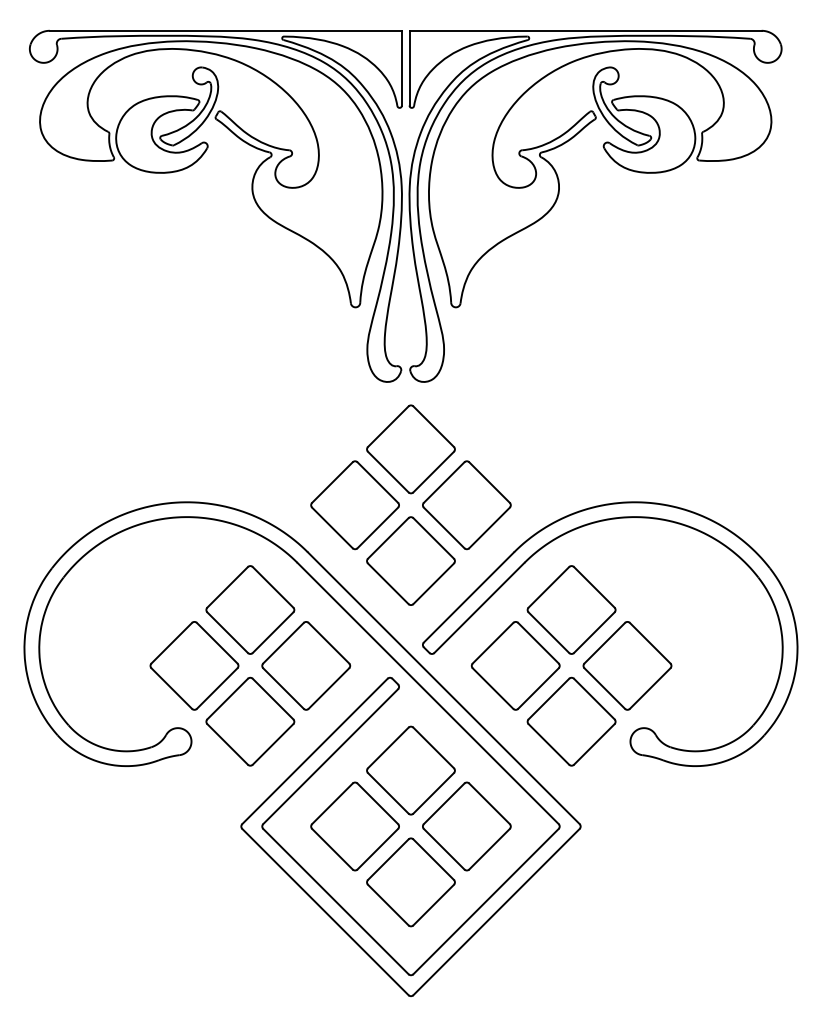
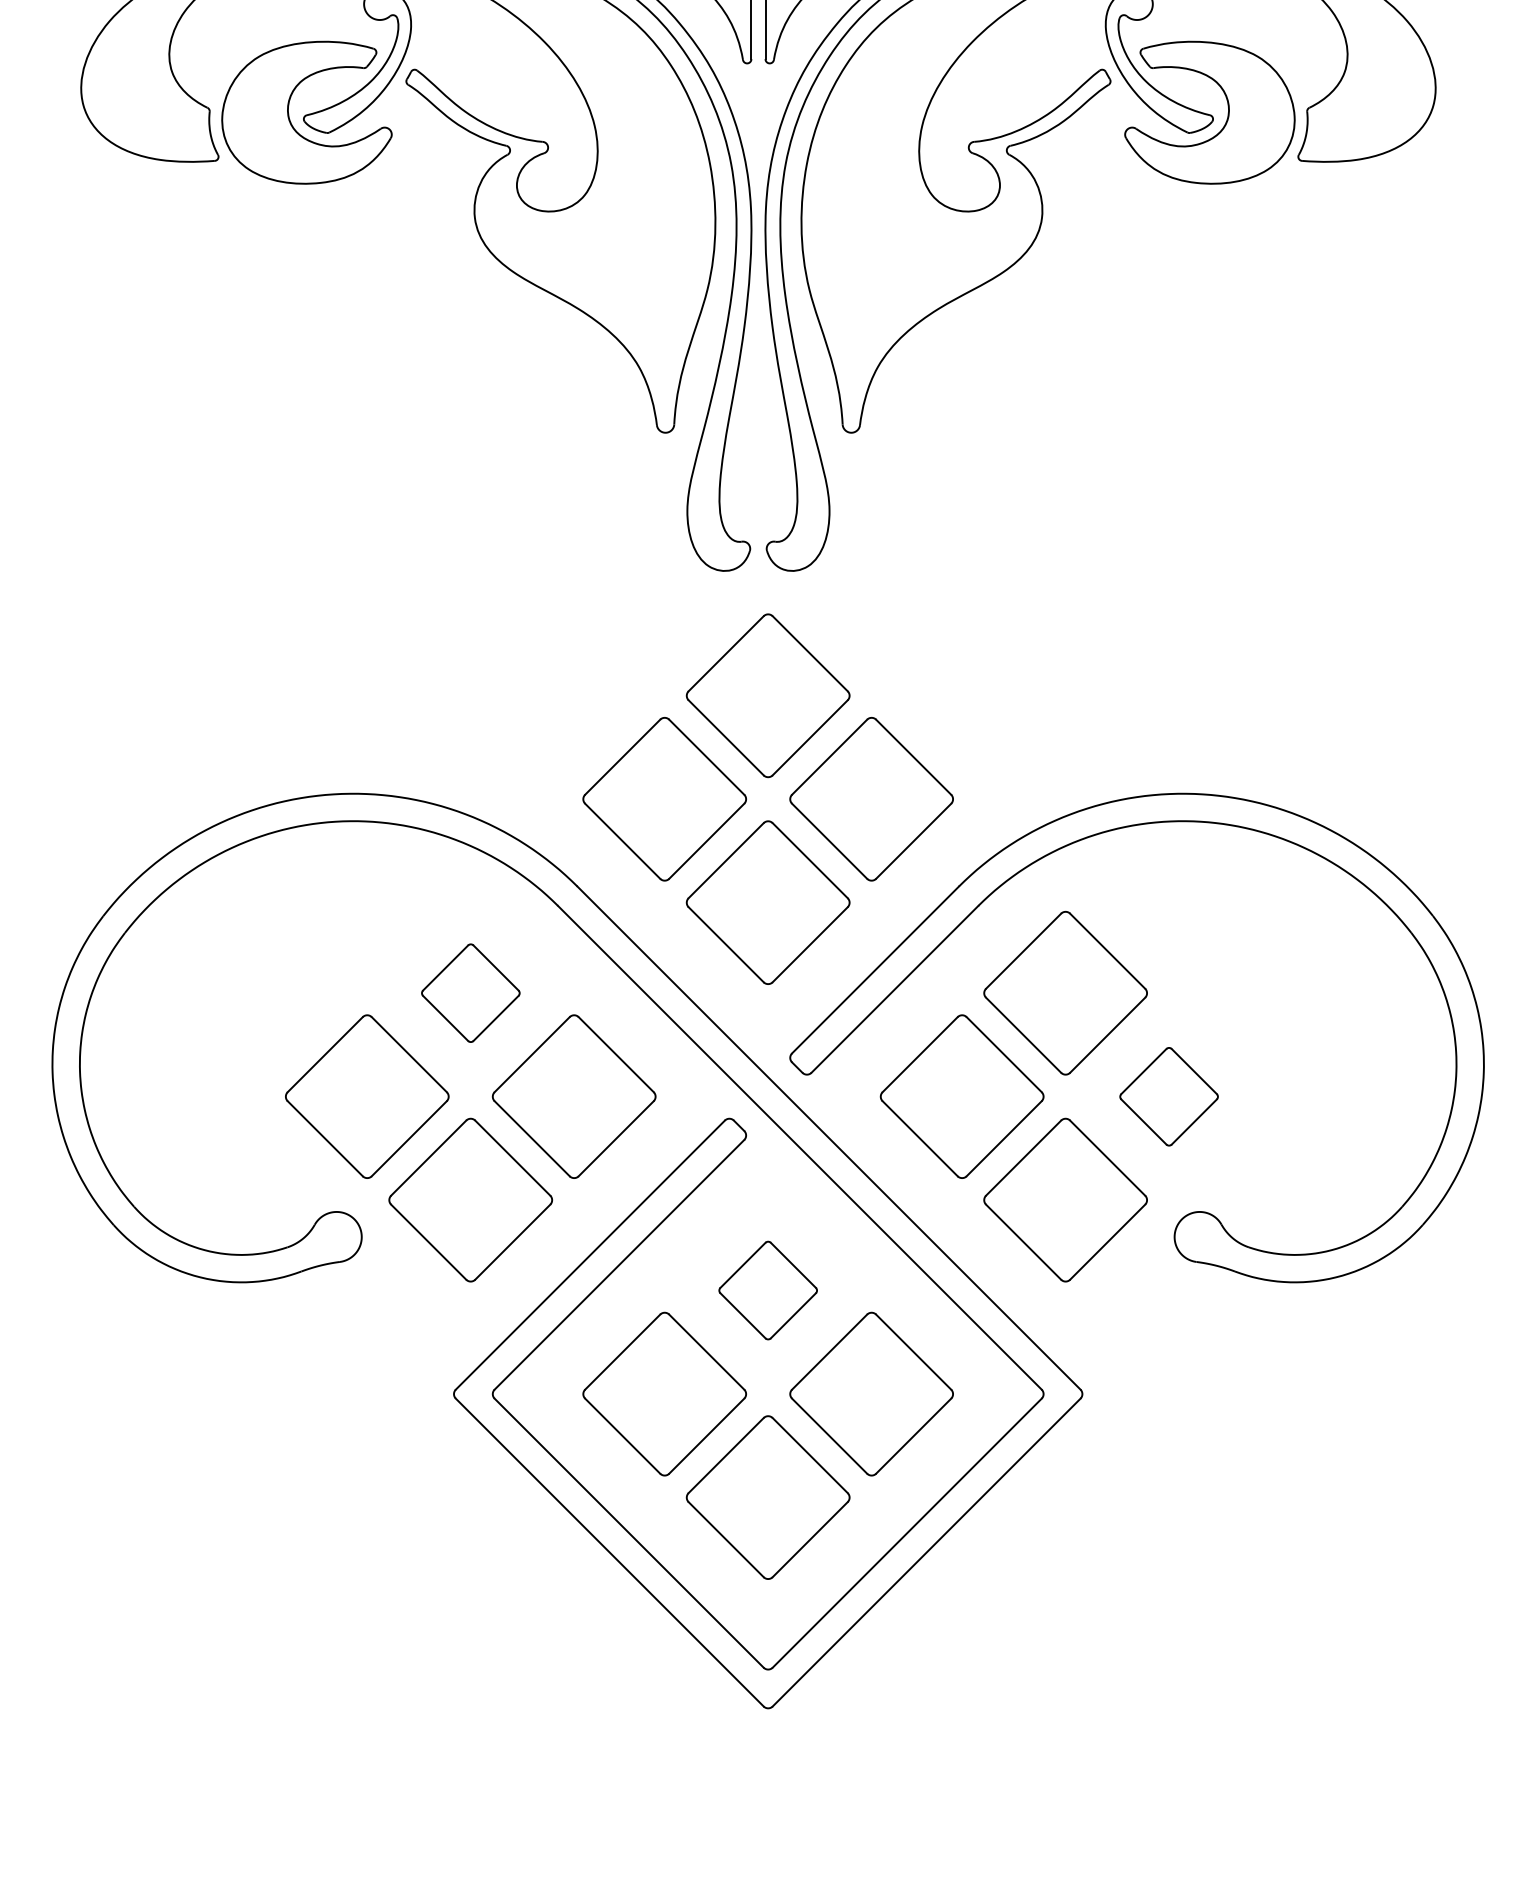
part: (250, 609) -> (470, 992), size x0.6
part: (627, 665) -> (1169, 1095), size x0.6
part: (410, 770) -> (767, 1290), size x0.6

